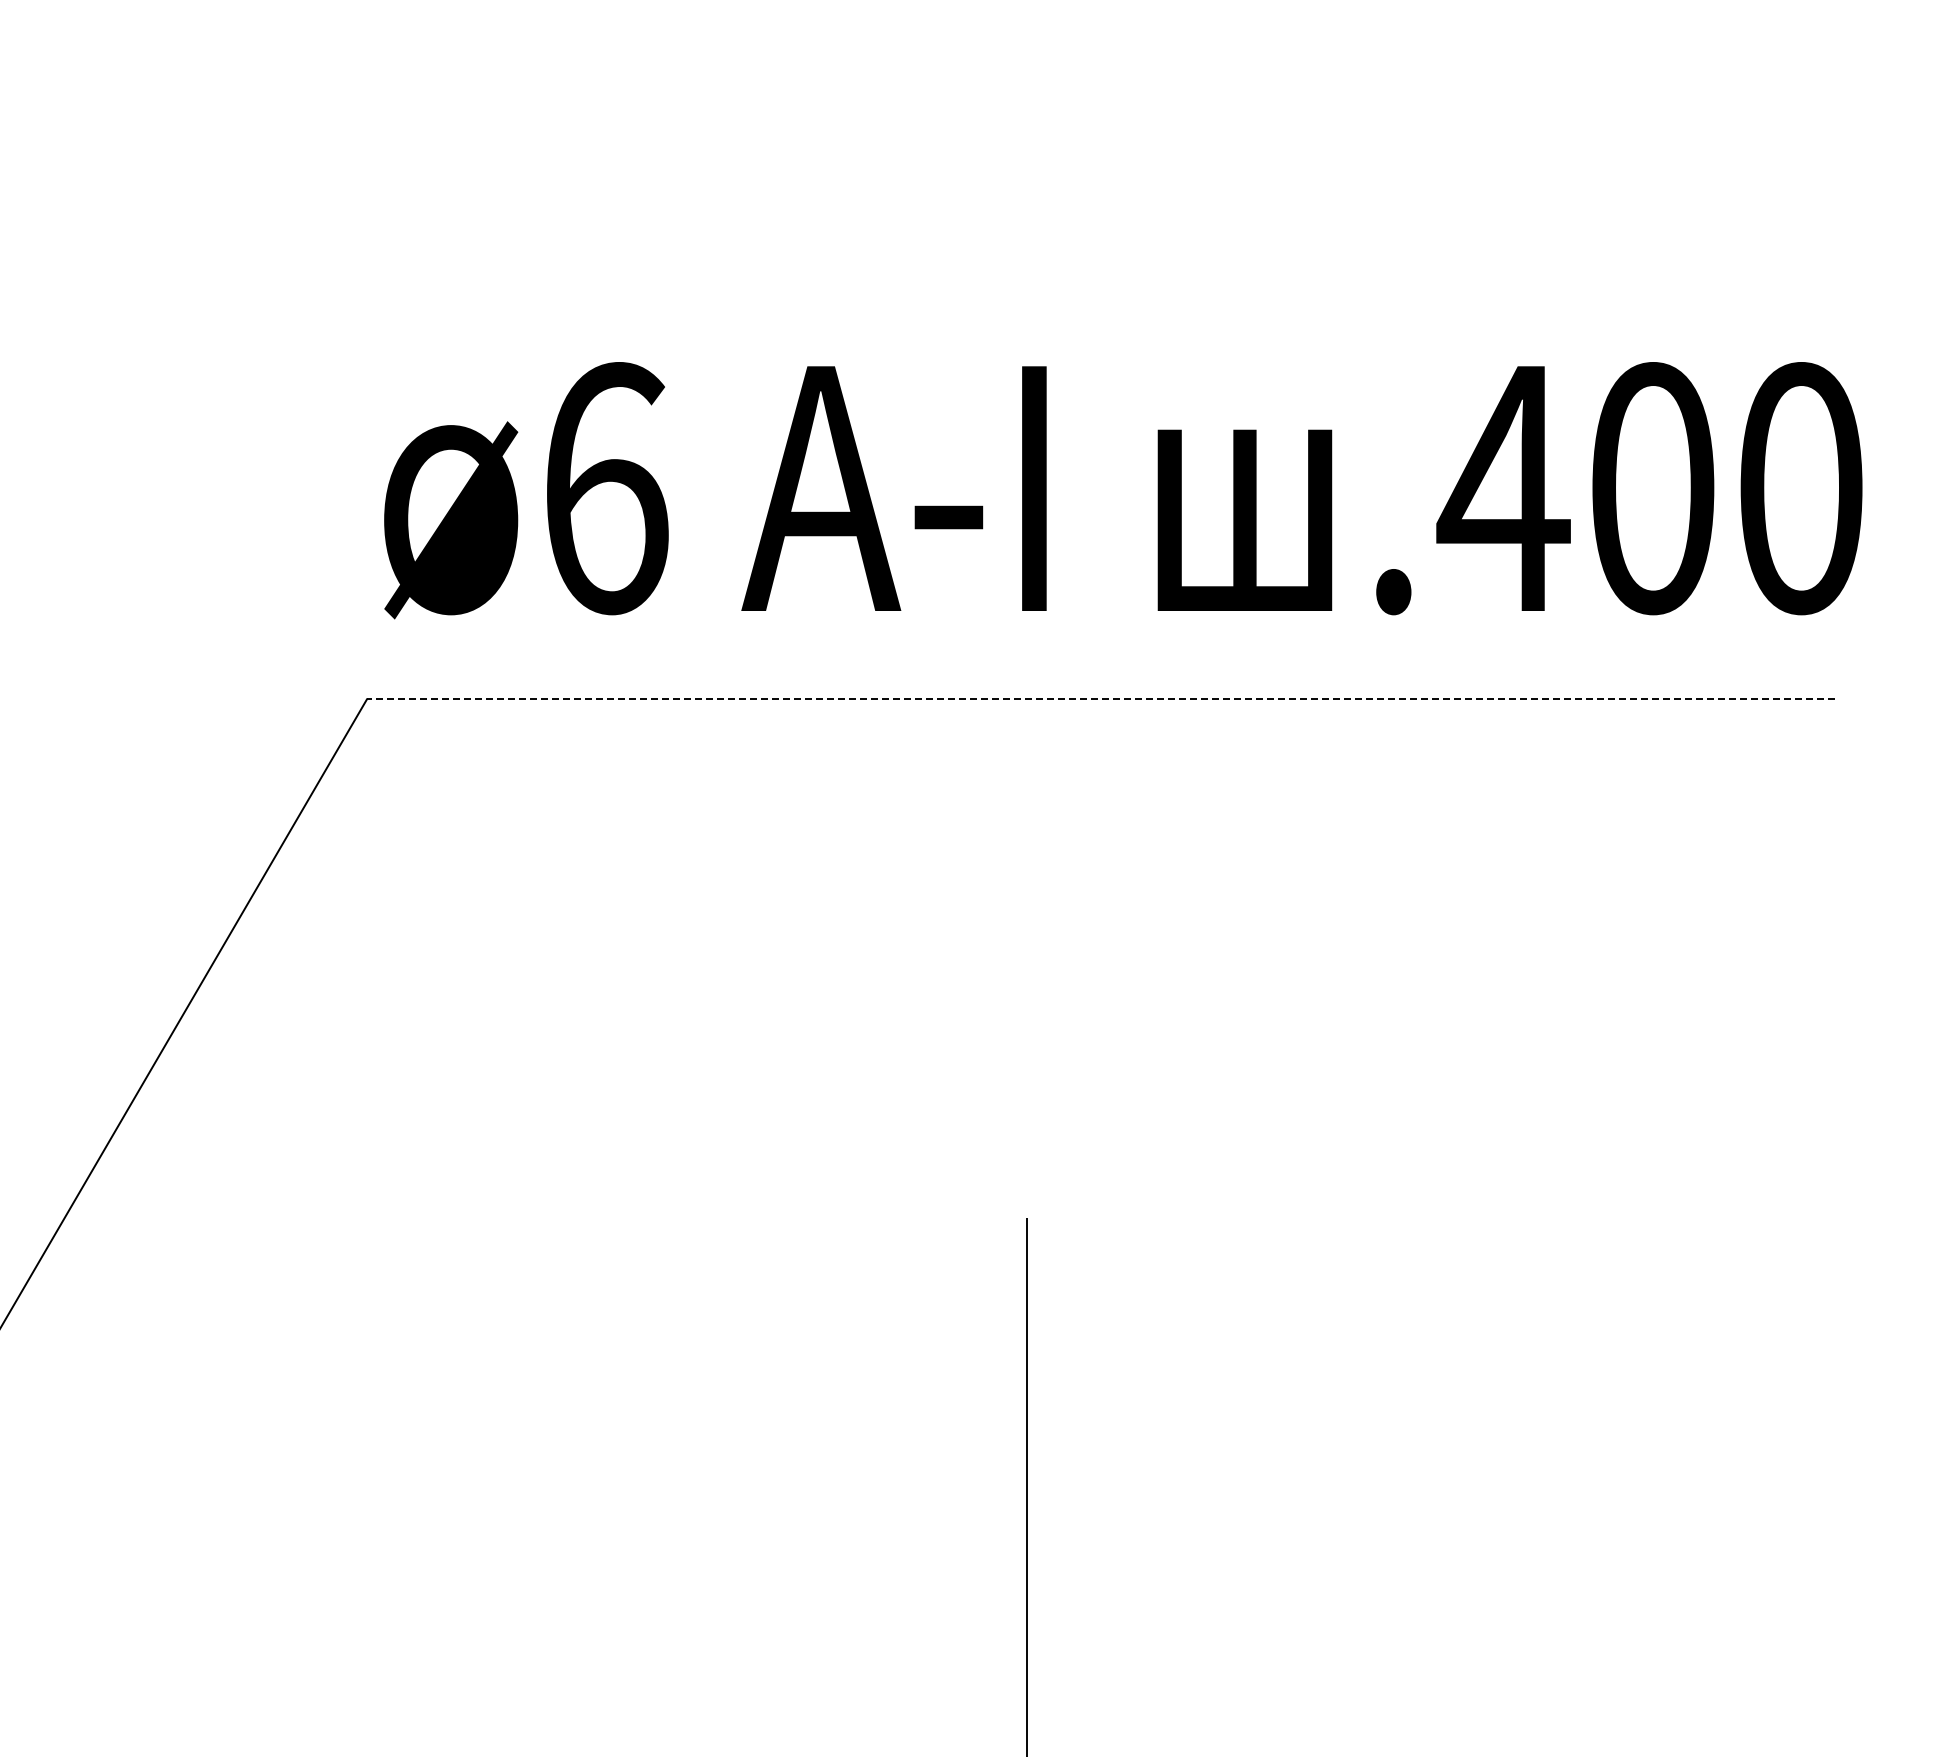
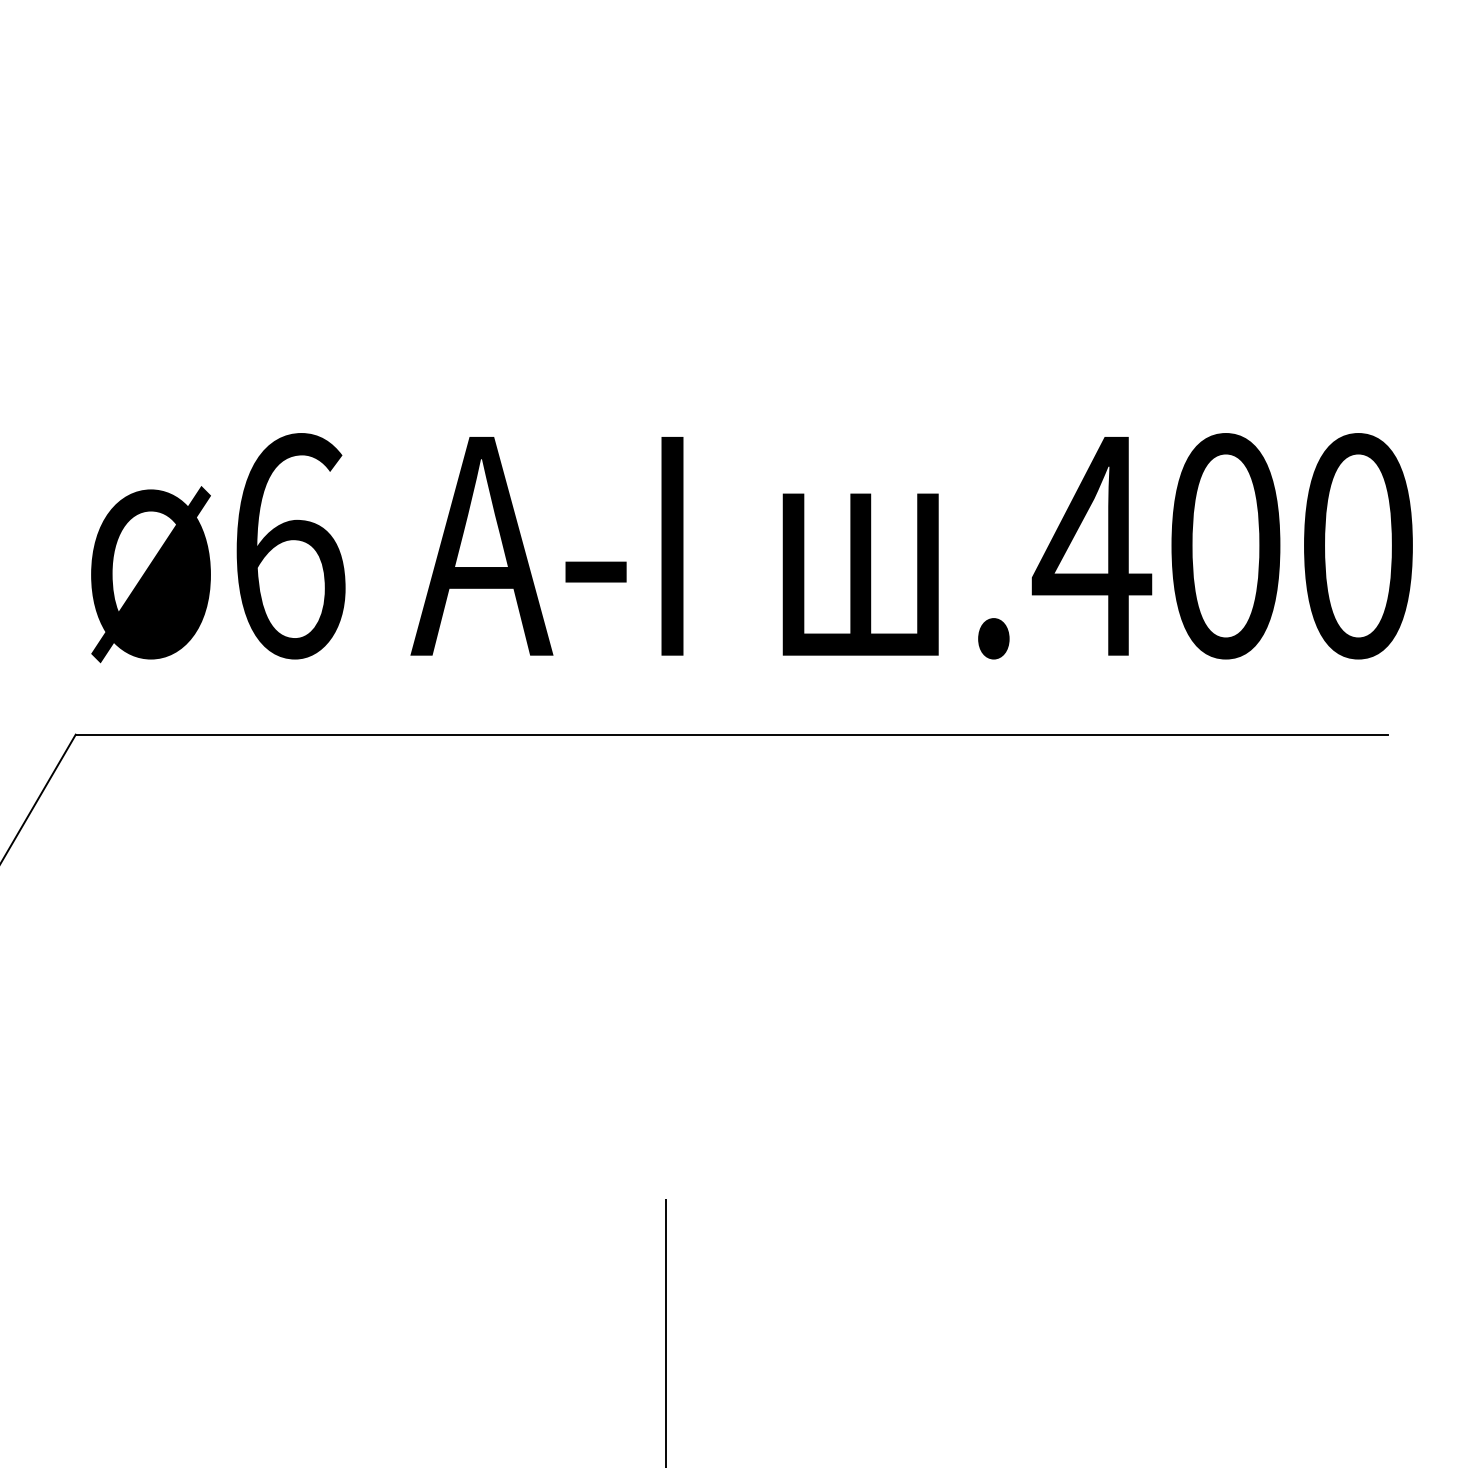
line: (1100, 699) -> (731, 734), dashed -> solid

